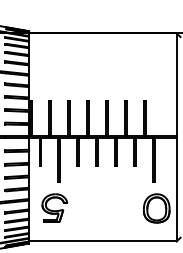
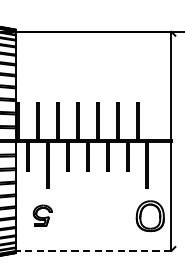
part: (54, 207) -> (42, 215), size x0.7
line: (102, 241) -> (93, 250), solid -> dashed

